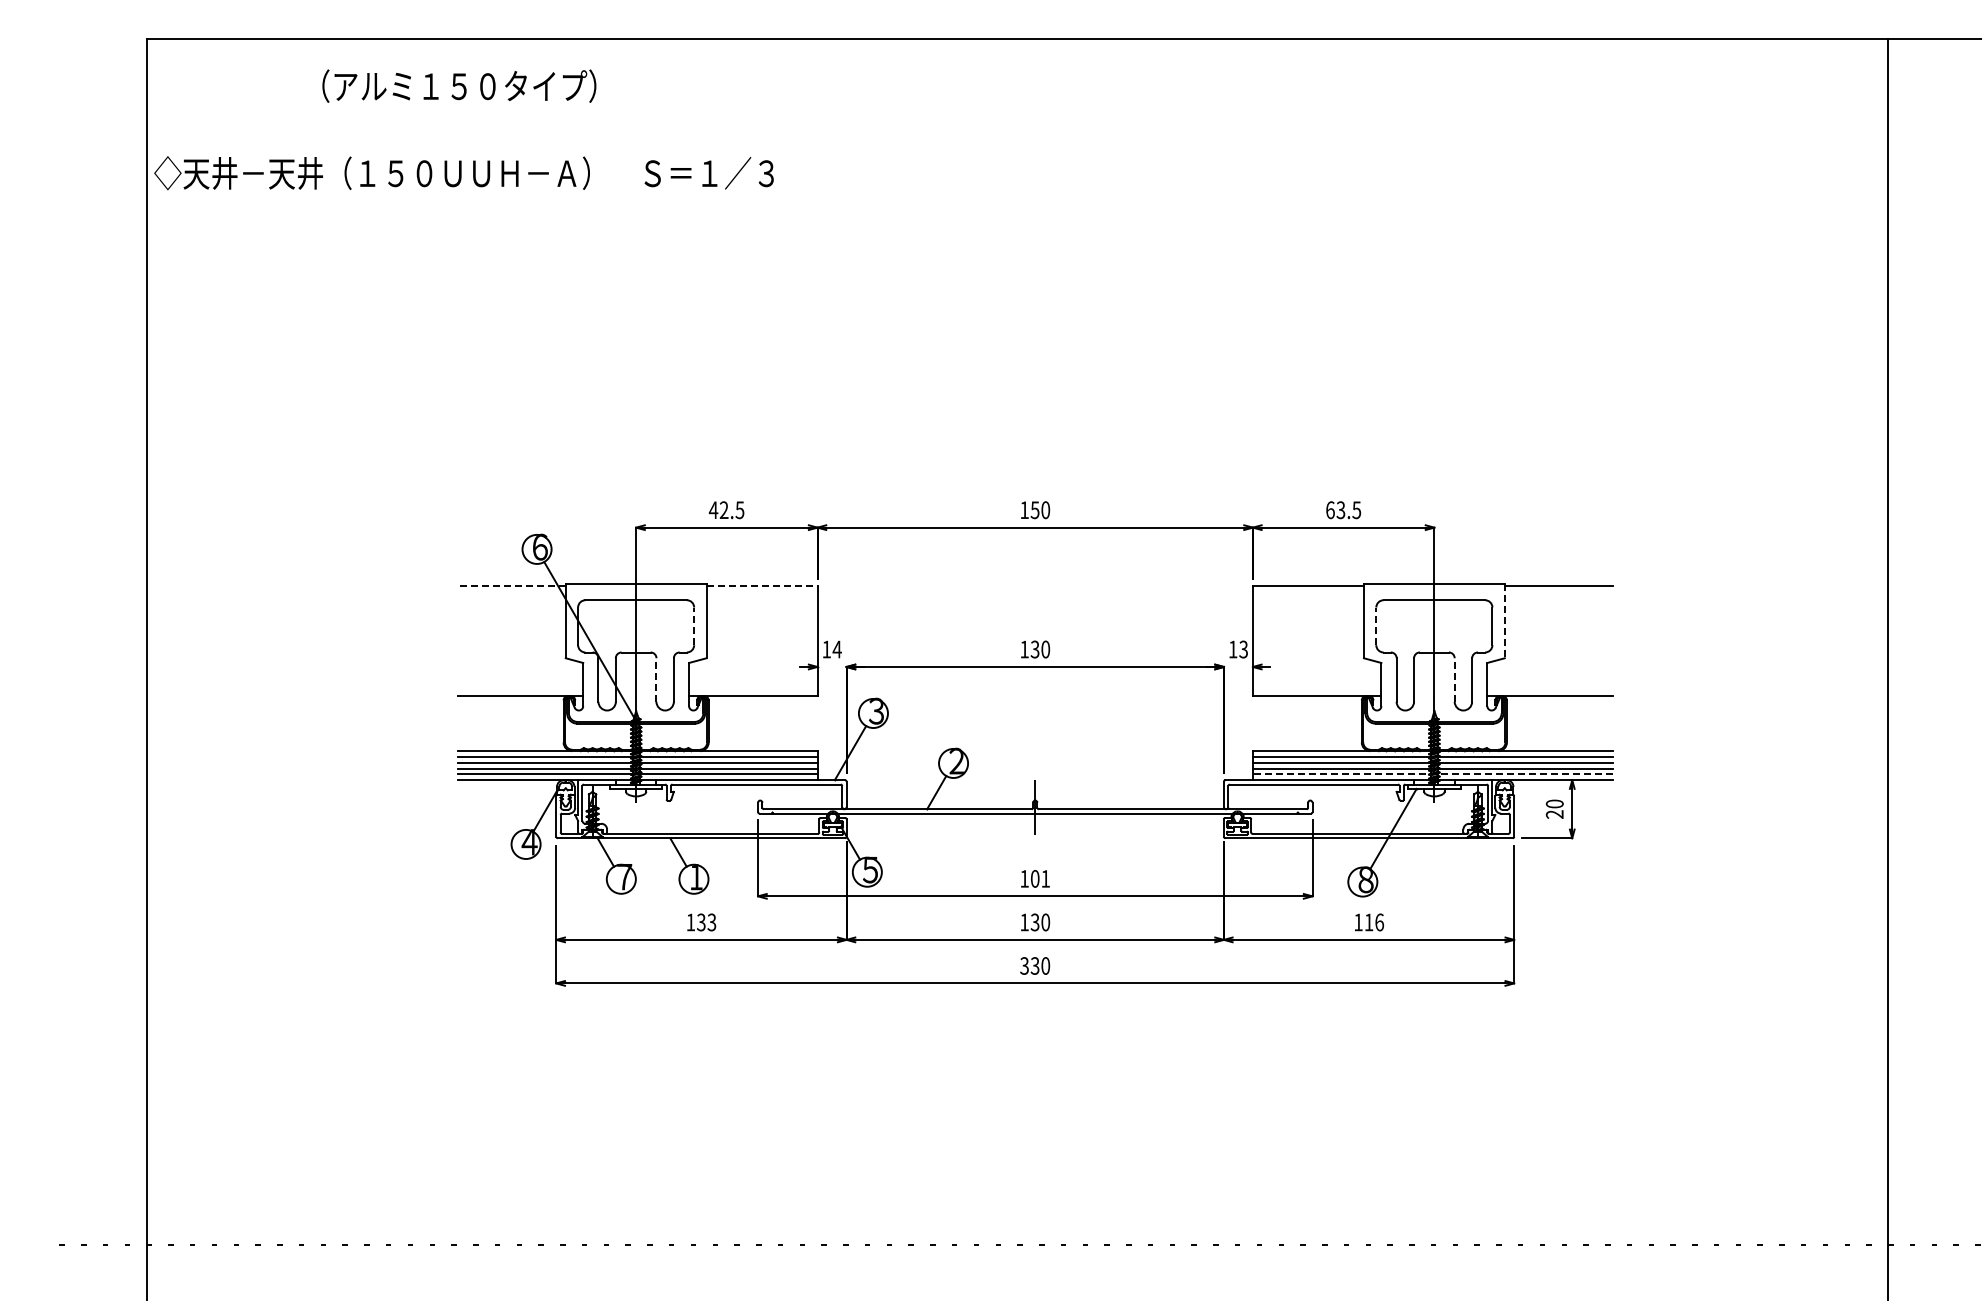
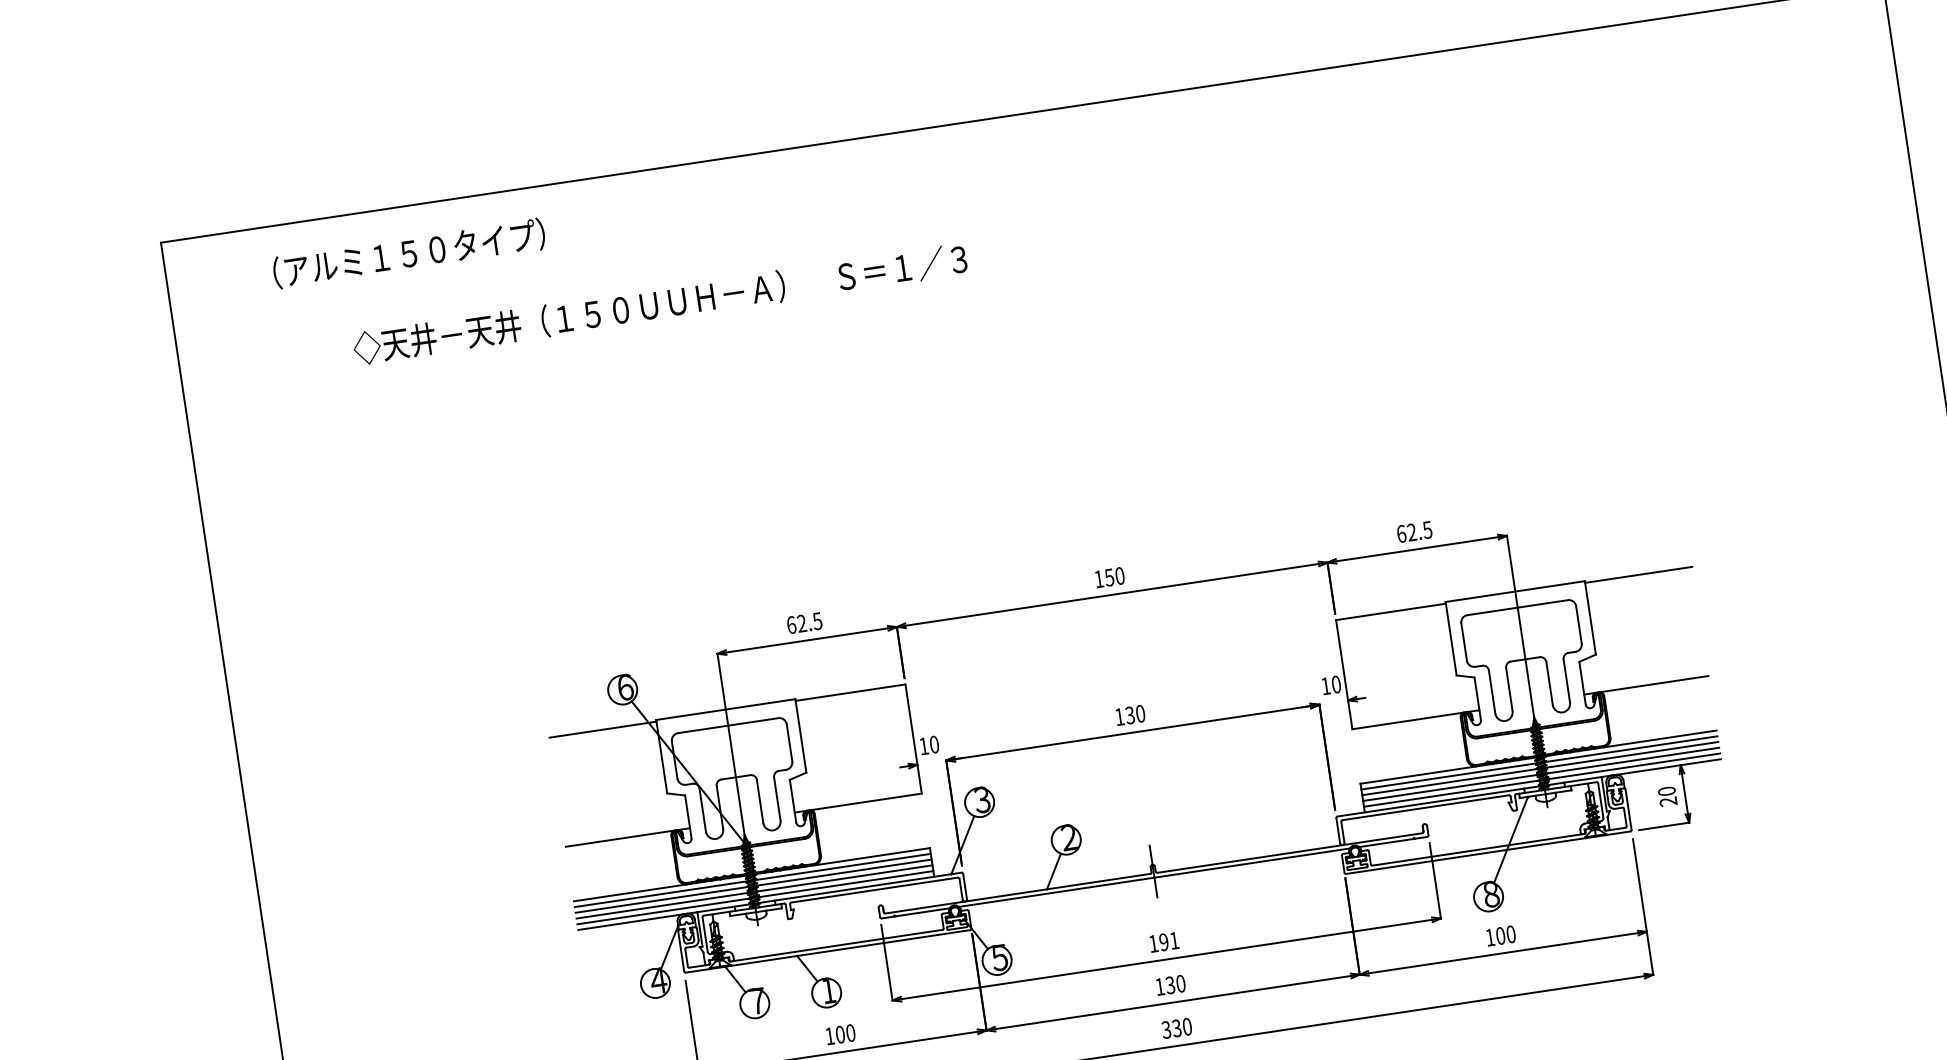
text: (459, 85) -> (409, 252), moved
text: (463, 173) -> (659, 304), moved
text: (713, 510) -> (791, 625), 42.5 -> 62.5
text: (1340, 510) -> (1411, 532), 63.5 -> 62.5
line: (511, 585) -> (602, 729), dashed -> solid
line: (762, 585) -> (851, 692), dashed -> solid
line: (1504, 621) -> (1590, 618), dashed -> solid
line: (694, 626) -> (789, 742), dashed -> solid
line: (1376, 626) -> (1464, 642), dashed -> solid
text: (836, 649) -> (933, 744), 14 -> 10
text: (1243, 649) -> (1336, 684), 13 -> 10
line: (656, 680) -> (760, 802), dashed -> solid
line: (1454, 680) -> (1549, 684), dashed -> solid
line: (1432, 774) -> (1541, 780), dashed -> solid
text: (1034, 878) -> (1163, 941), 101 -> 191
text: (706, 922) -> (845, 1033), 133 -> 100
text: (1374, 922) -> (1506, 935), 116 -> 100

